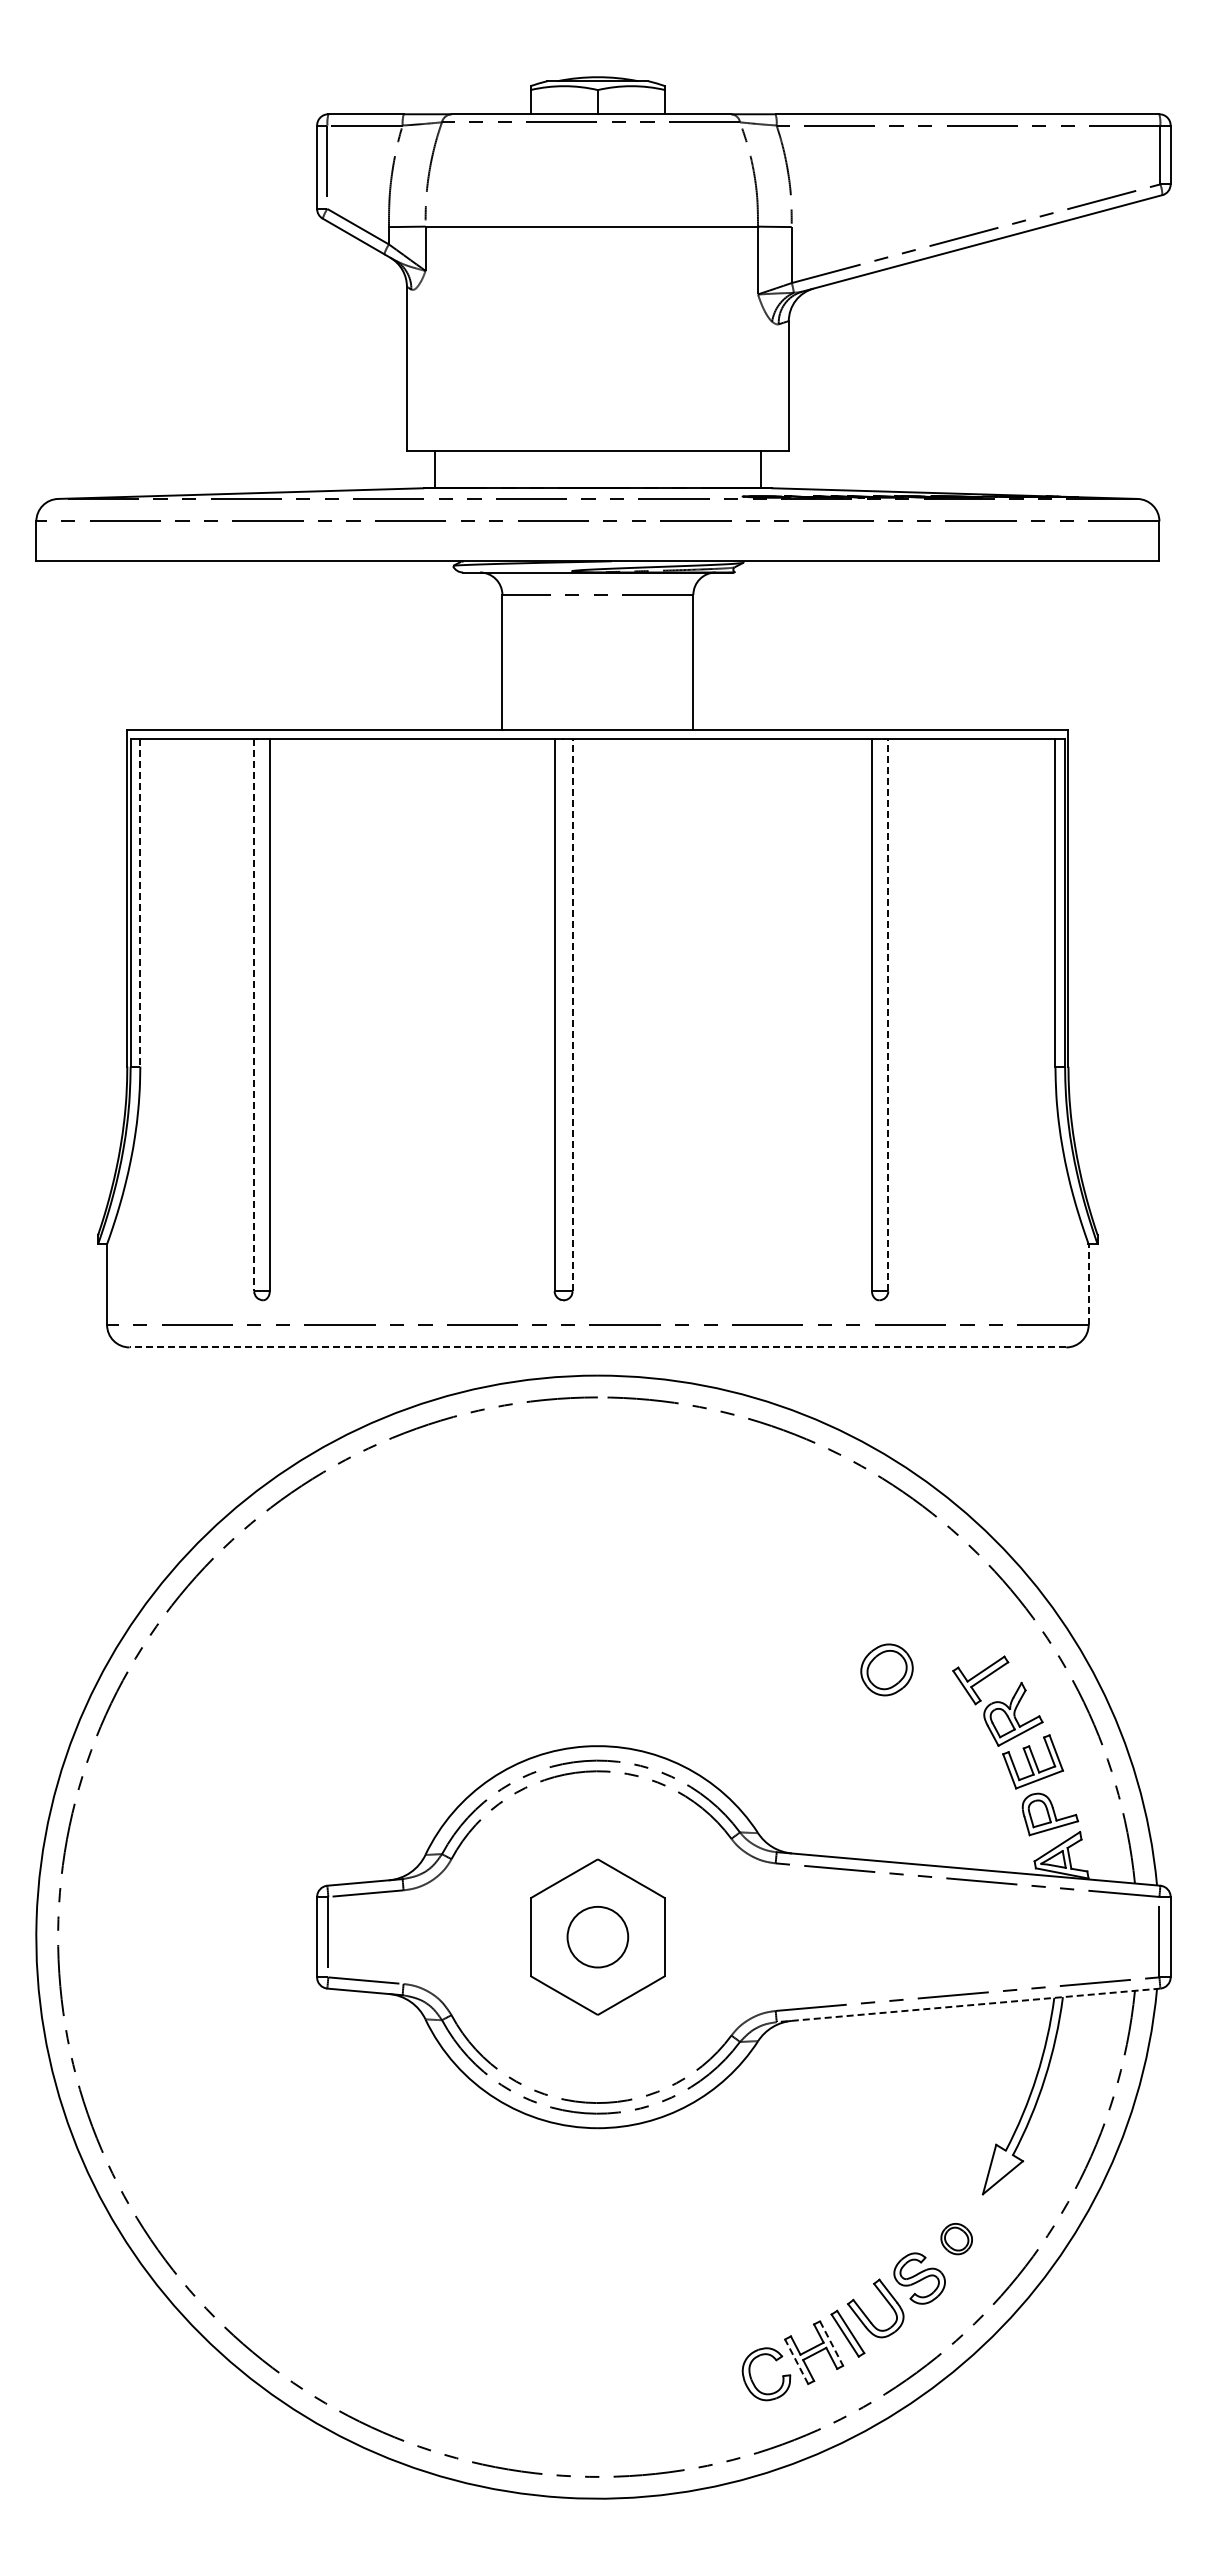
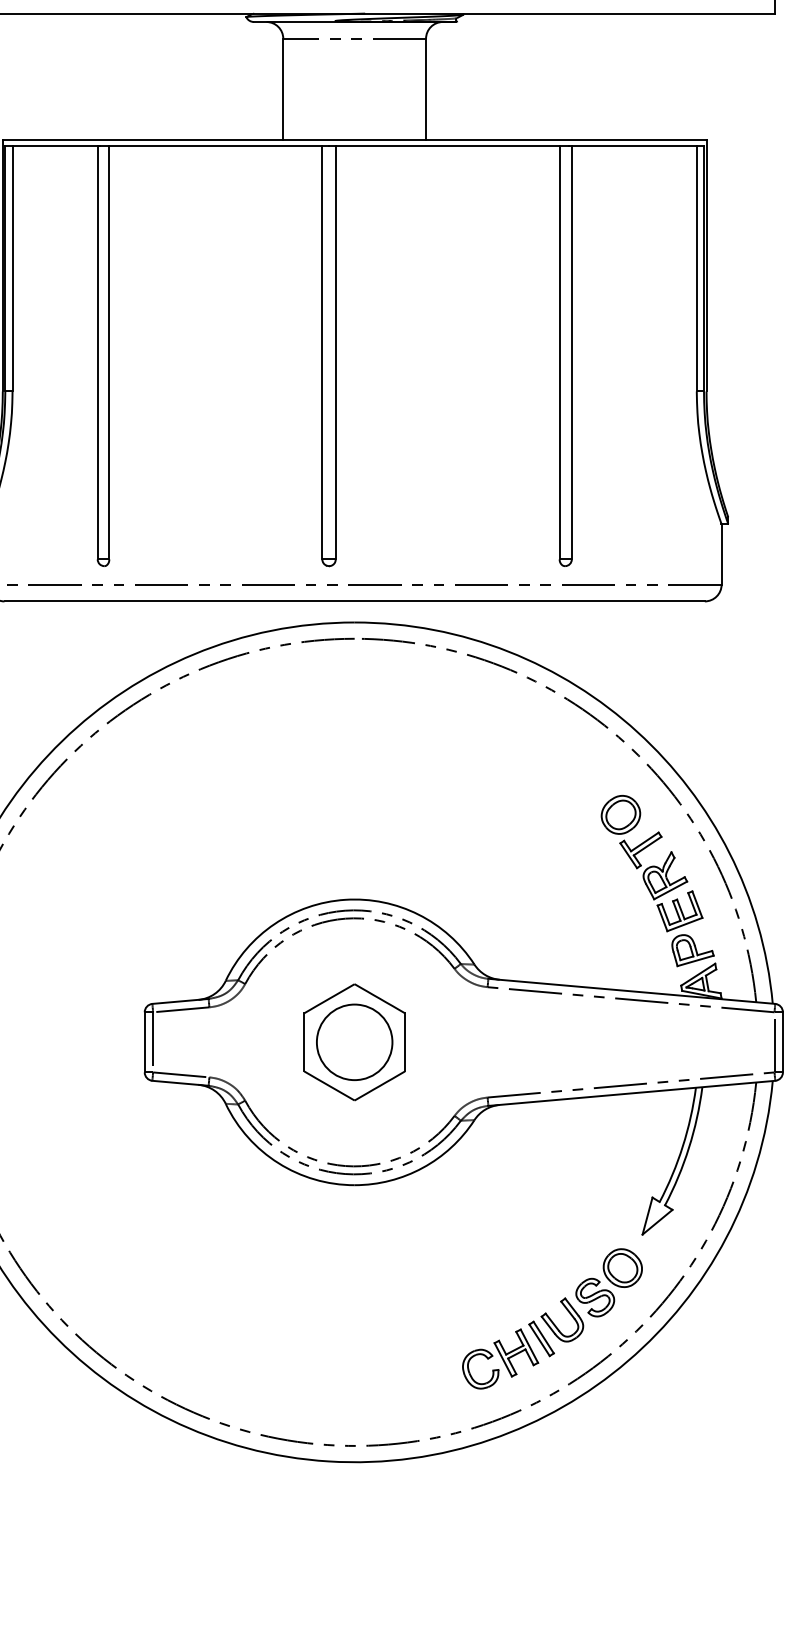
line: (140, 902) -> (12, 268), dashed -> solid
line: (572, 1014) -> (335, 352), dashed -> solid
line: (888, 1014) -> (571, 352), dashed -> solid
line: (254, 1015) -> (97, 353), dashed -> solid
line: (1088, 1284) -> (721, 554), dashed -> solid
line: (597, 1347) -> (354, 601), dashed -> solid
part: (886, 1669) -> (620, 814), moved
circle: (597, 1936) -> (354, 1041), size x1.67
line: (968, 2005) -> (631, 1093), dashed -> solid
part: (956, 2238) -> (622, 1267), size x1.67
line: (831, 2344) -> (529, 1346), dashed -> solid
line: (796, 2361) -> (503, 1359), dashed -> solid

